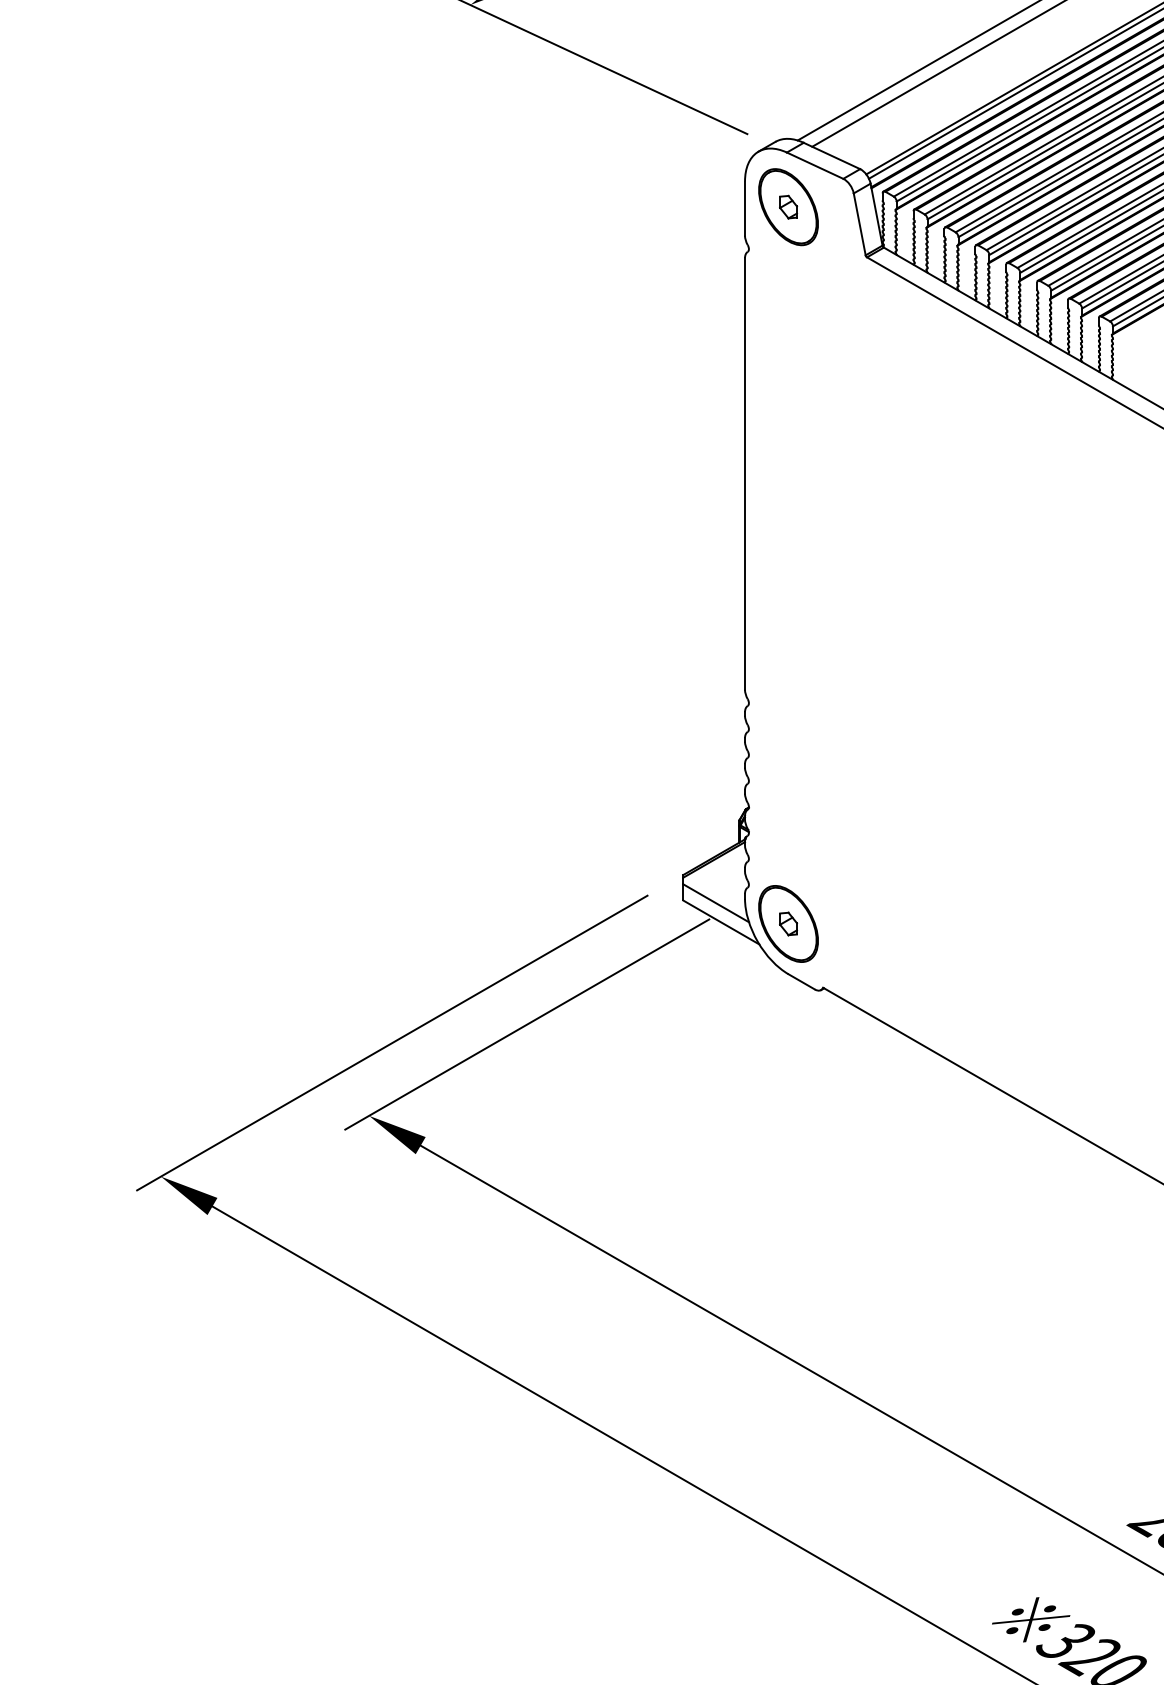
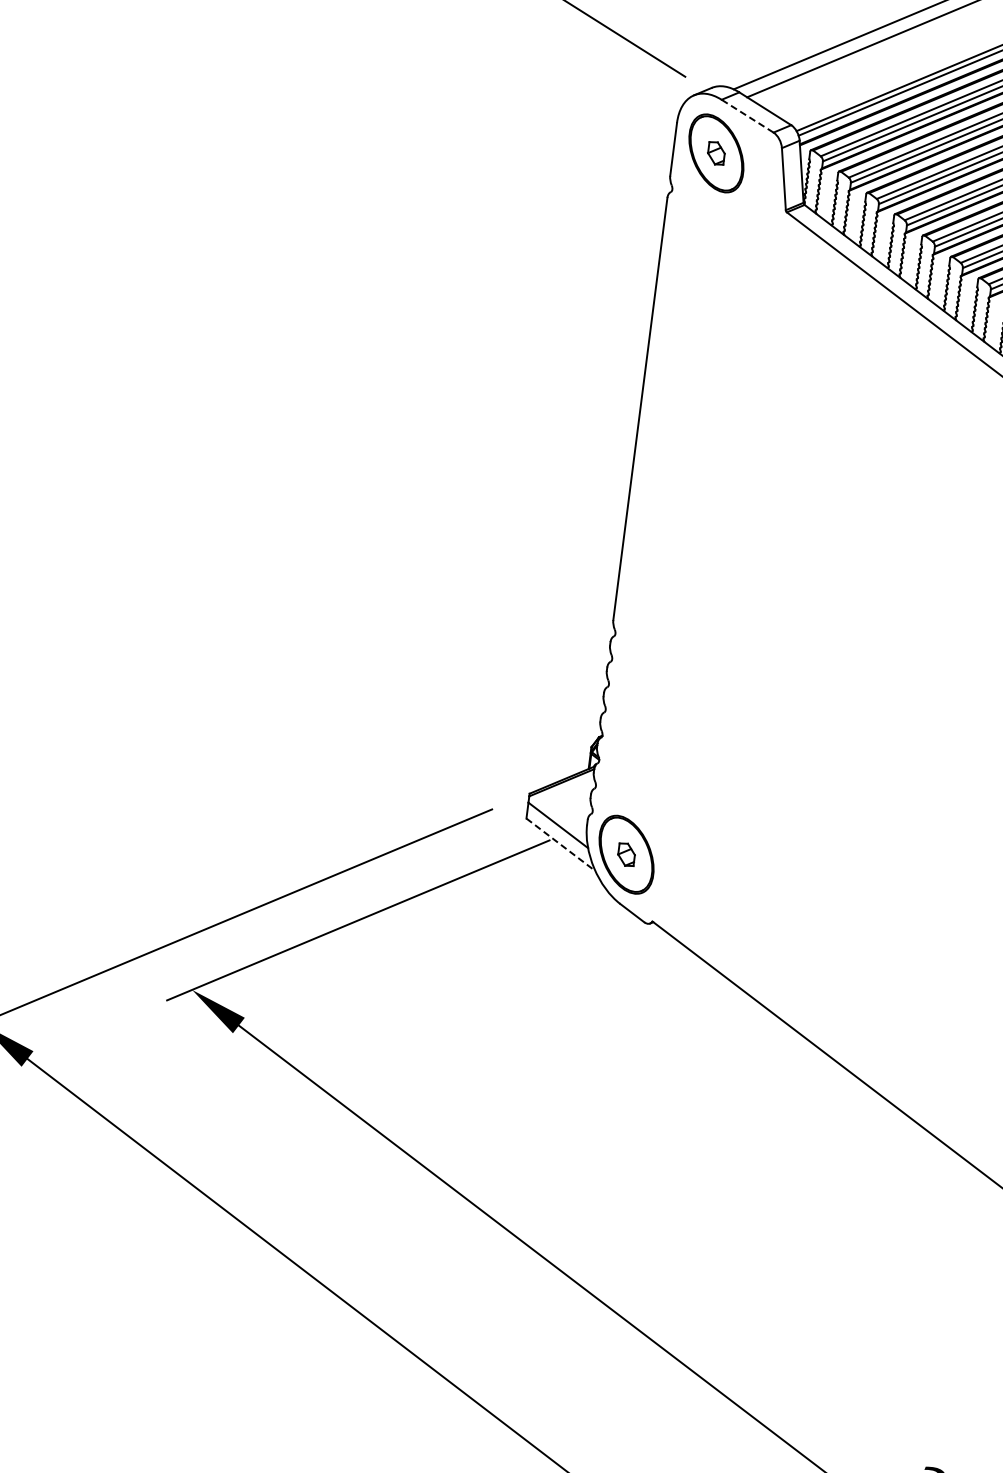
line: (814, 165) -> (747, 115), solid -> dashed
line: (721, 922) -> (561, 844), solid -> dashed

